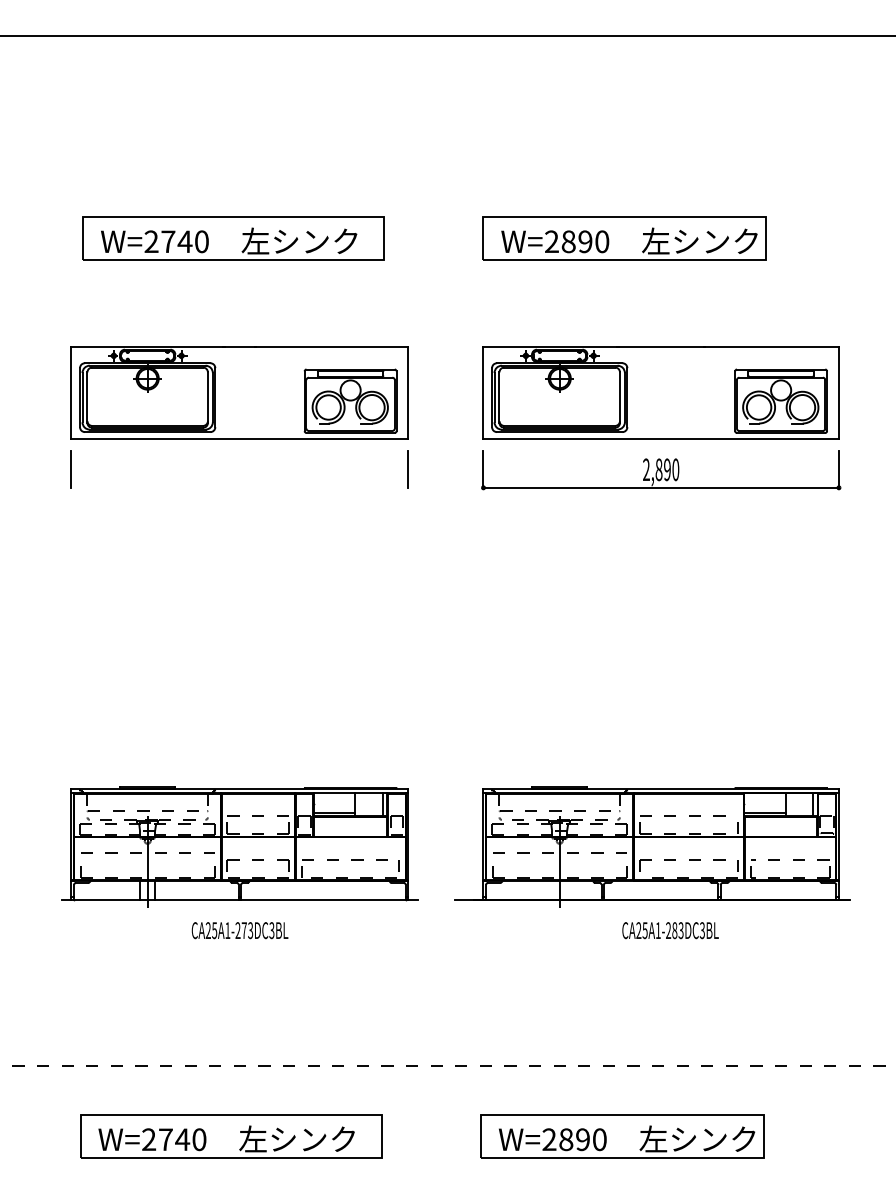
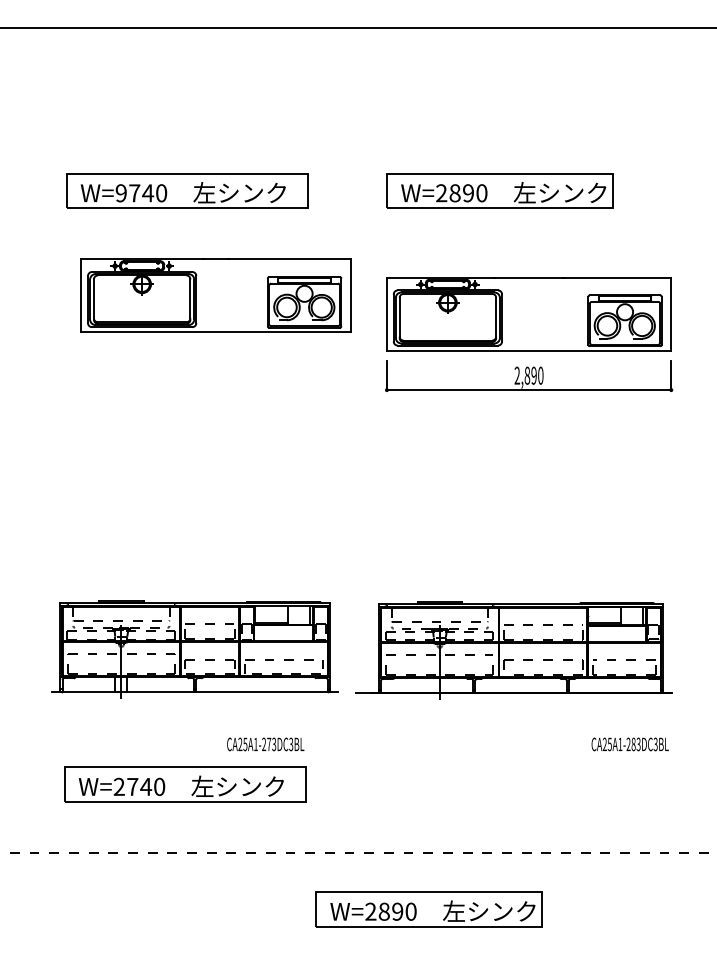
text: (151, 241) -> (121, 193), W=2740 -> W=9740
part: (239, 392) -> (215, 295), moved
line: (71, 468) -> (57, 374), removed
line: (408, 468) -> (326, 374), removed
part: (239, 846) -> (194, 649), moved
part: (652, 846) -> (514, 649), moved
text: (239, 930) -> (265, 744), moved
text: (670, 930) -> (630, 744), moved
part: (231, 1136) -> (185, 784), moved
part: (622, 1136) -> (429, 909), moved

